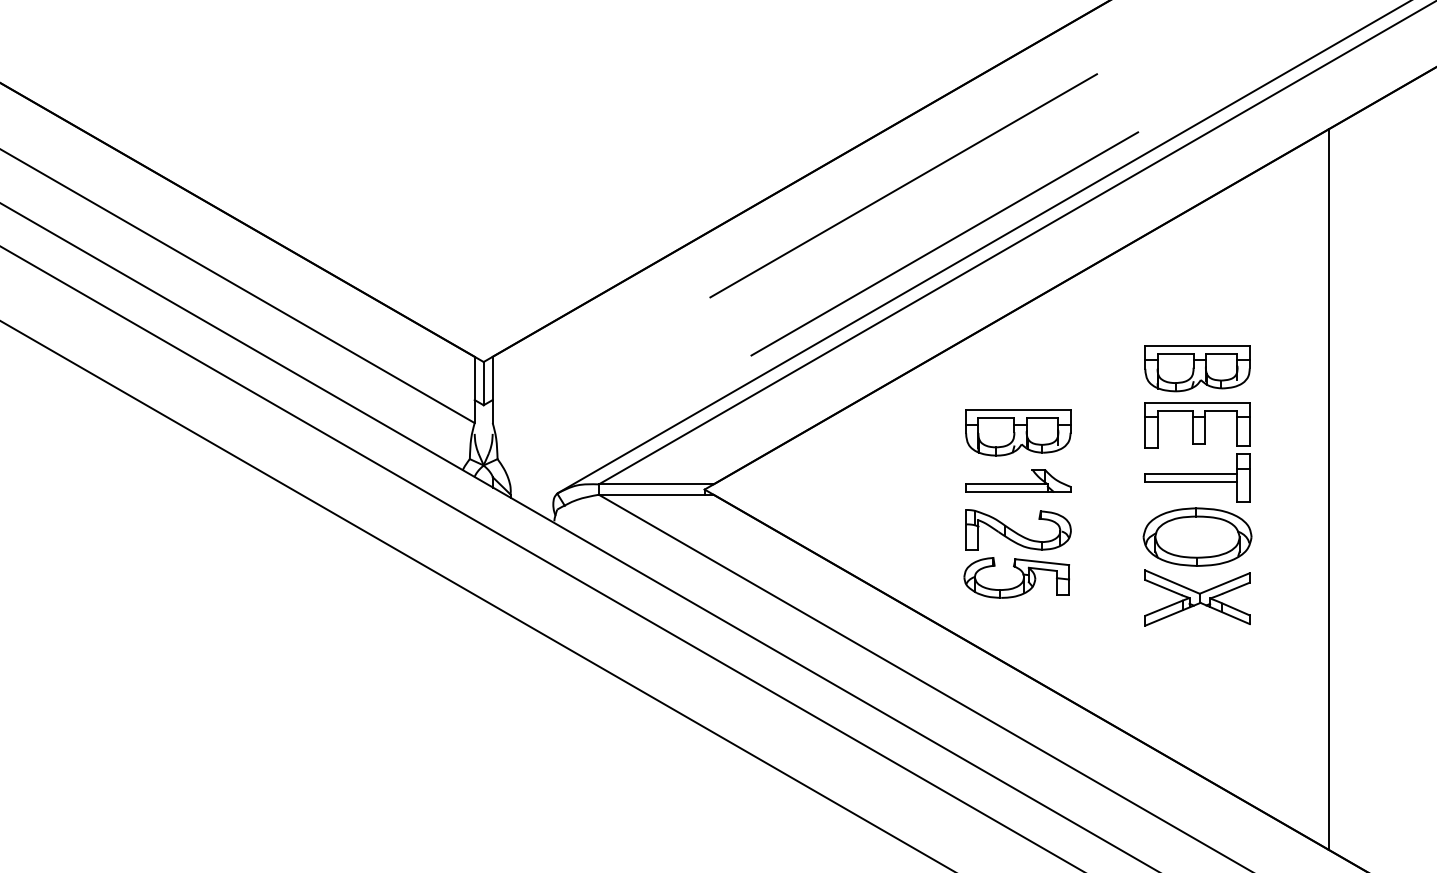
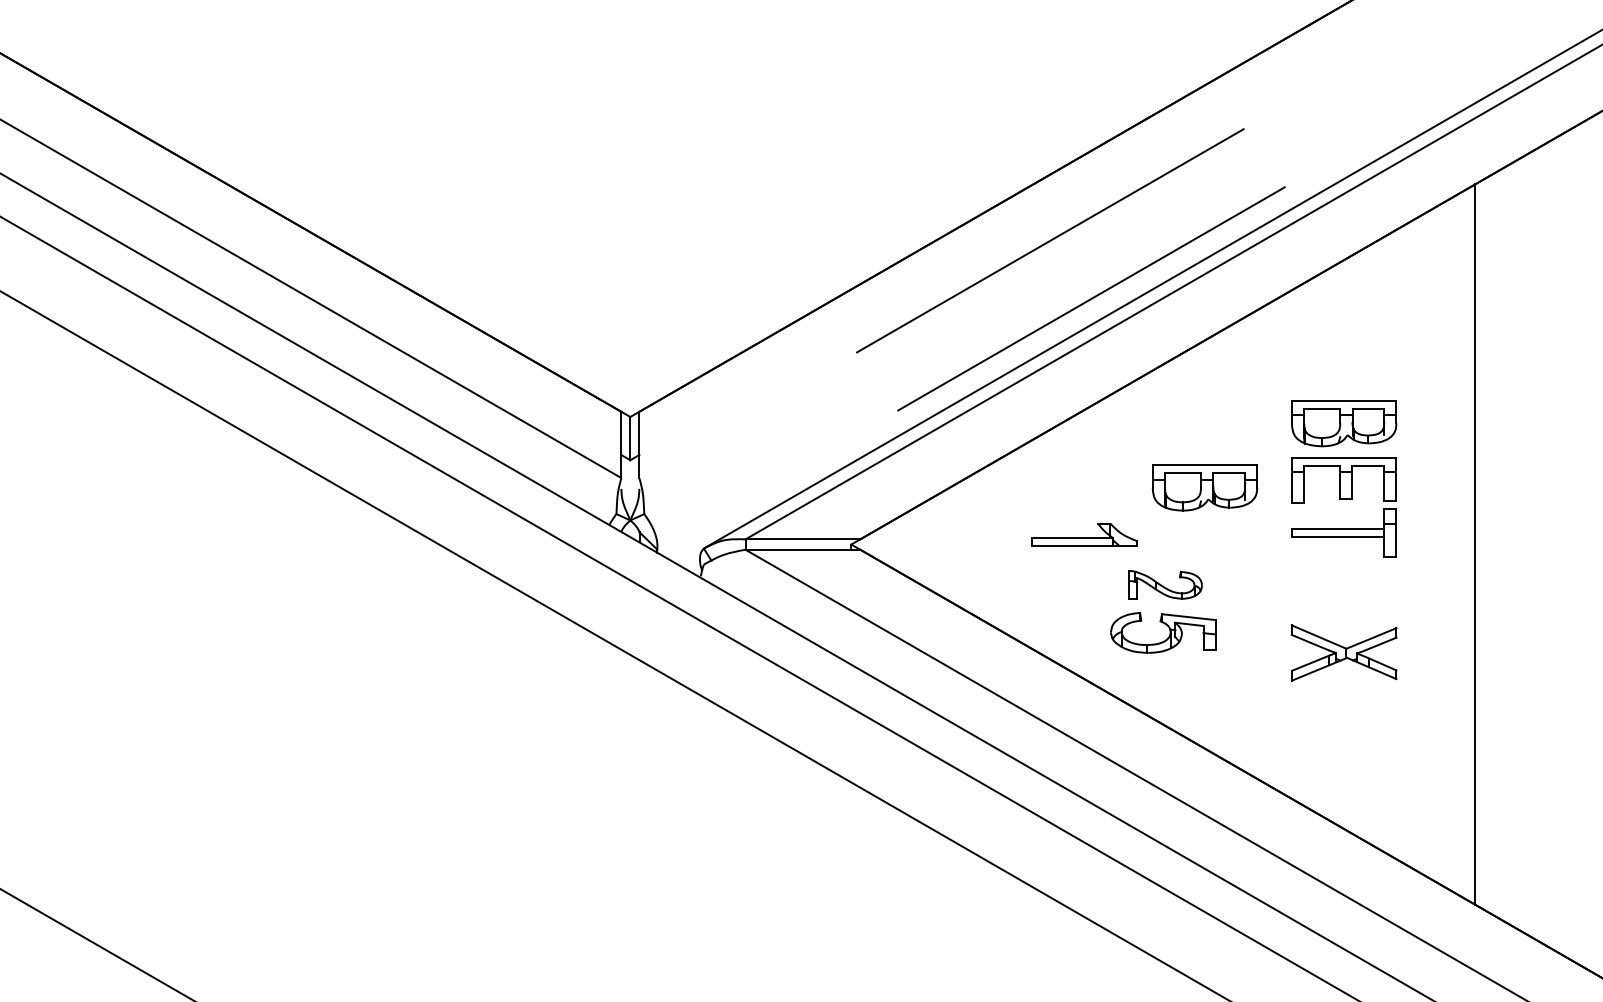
part: (1017, 432) -> (1204, 487), moved
part: (1018, 480) -> (1084, 534), moved
part: (1018, 529) -> (1165, 584), size x0.7
part: (1197, 536) -> (1344, 591), removed

